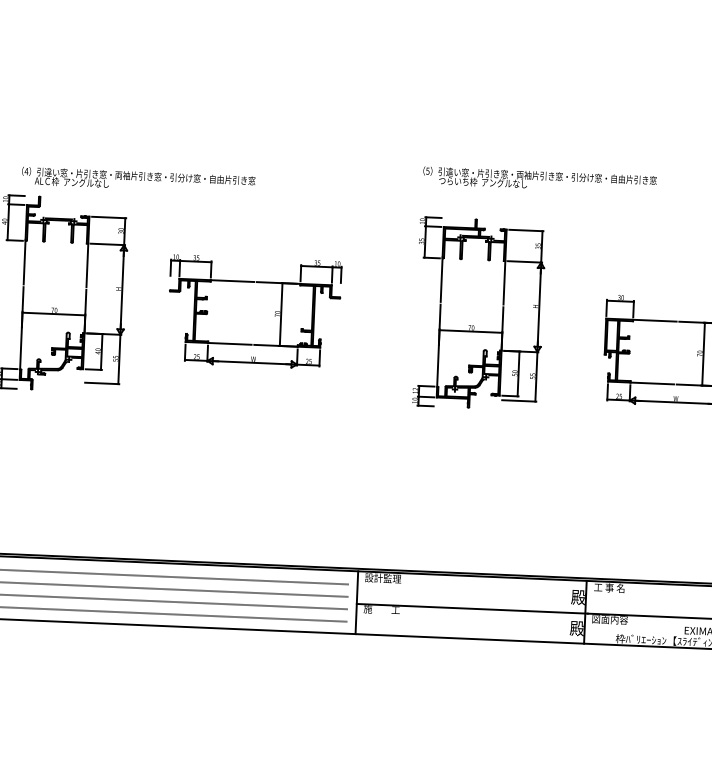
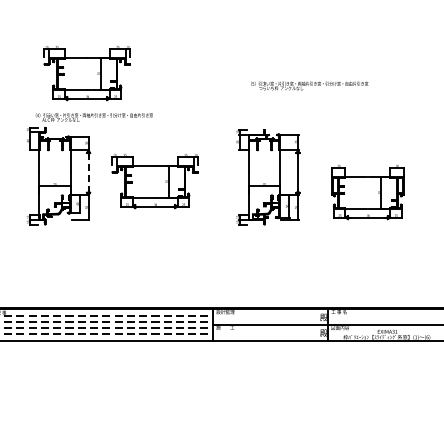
part: (126, 92) -> (86, 73), added
text: (539, 179) -> (309, 85), moved
line: (122, 291) -> (88, 173), solid -> dashed

